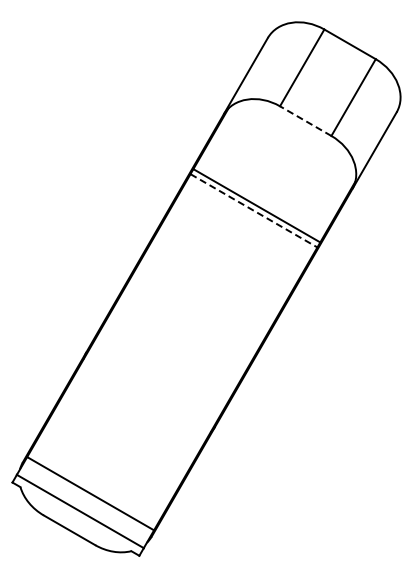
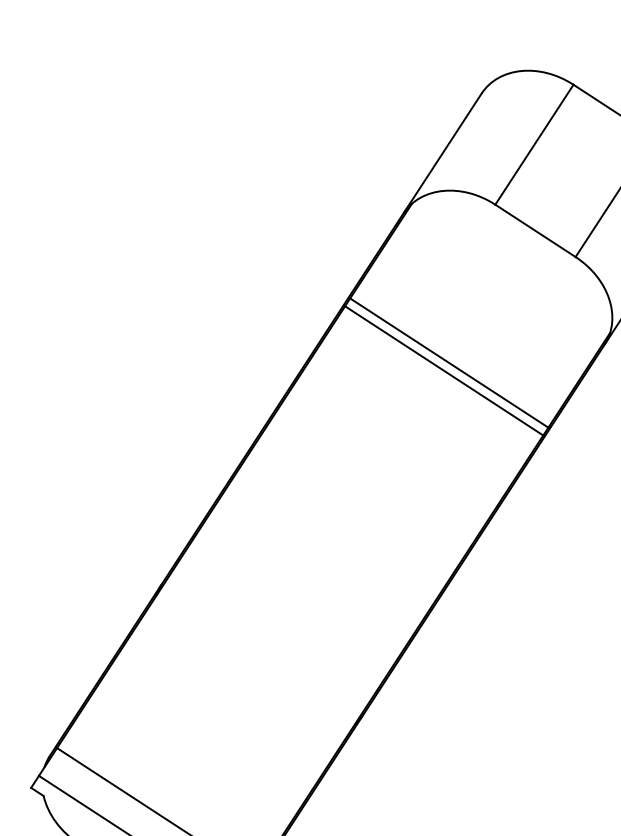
line: (305, 121) -> (535, 231), dashed -> solid
line: (254, 211) -> (444, 372), dashed -> solid

